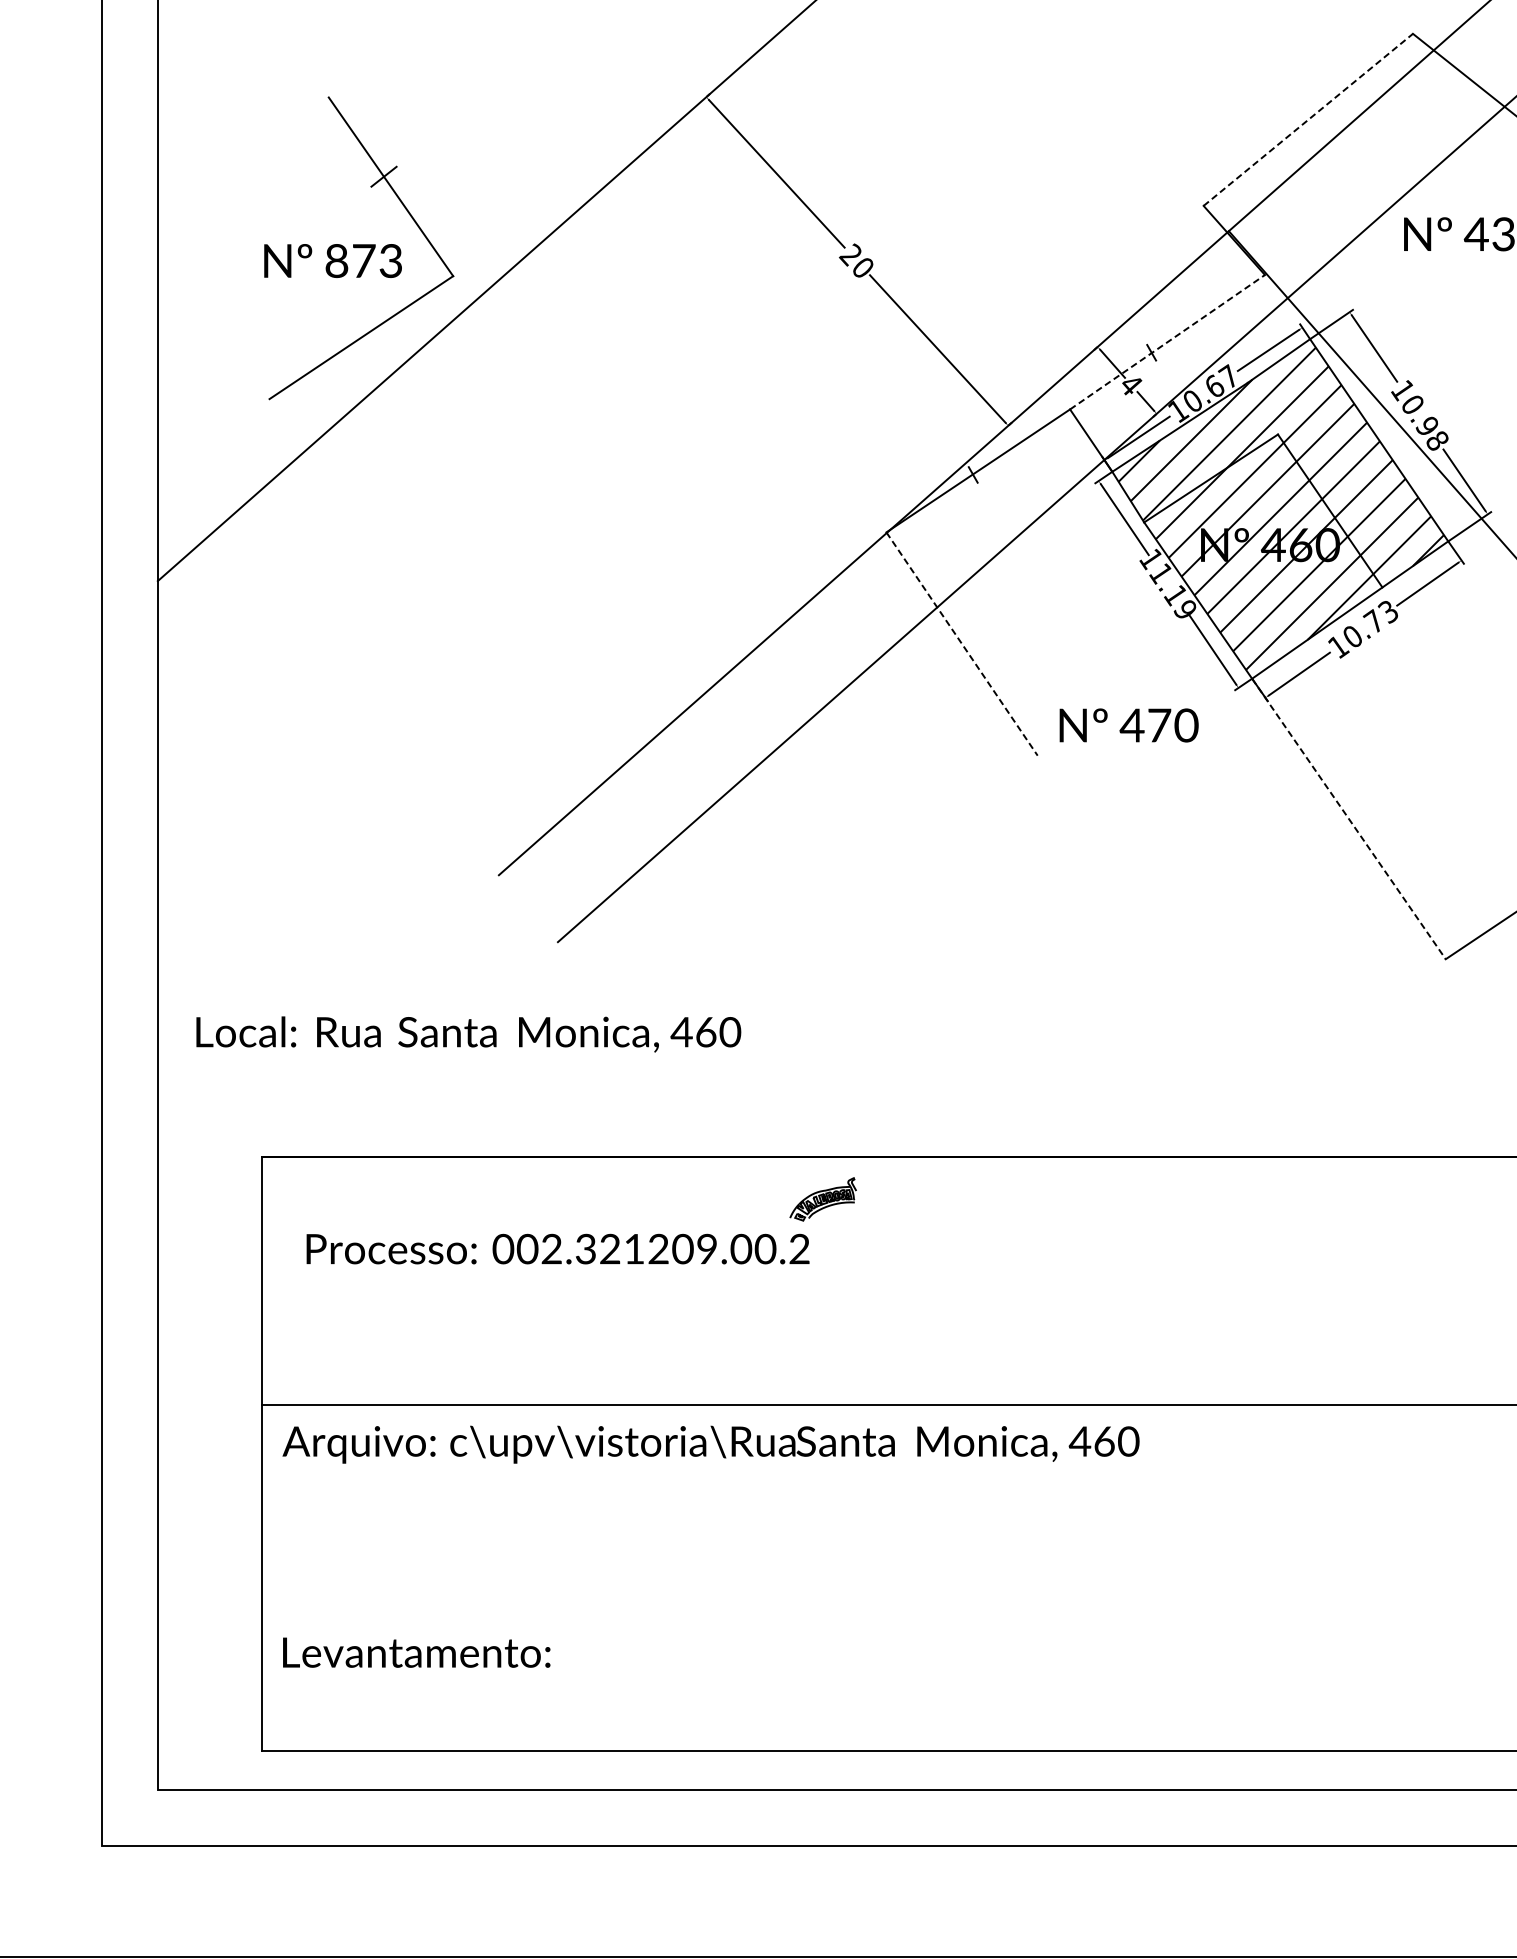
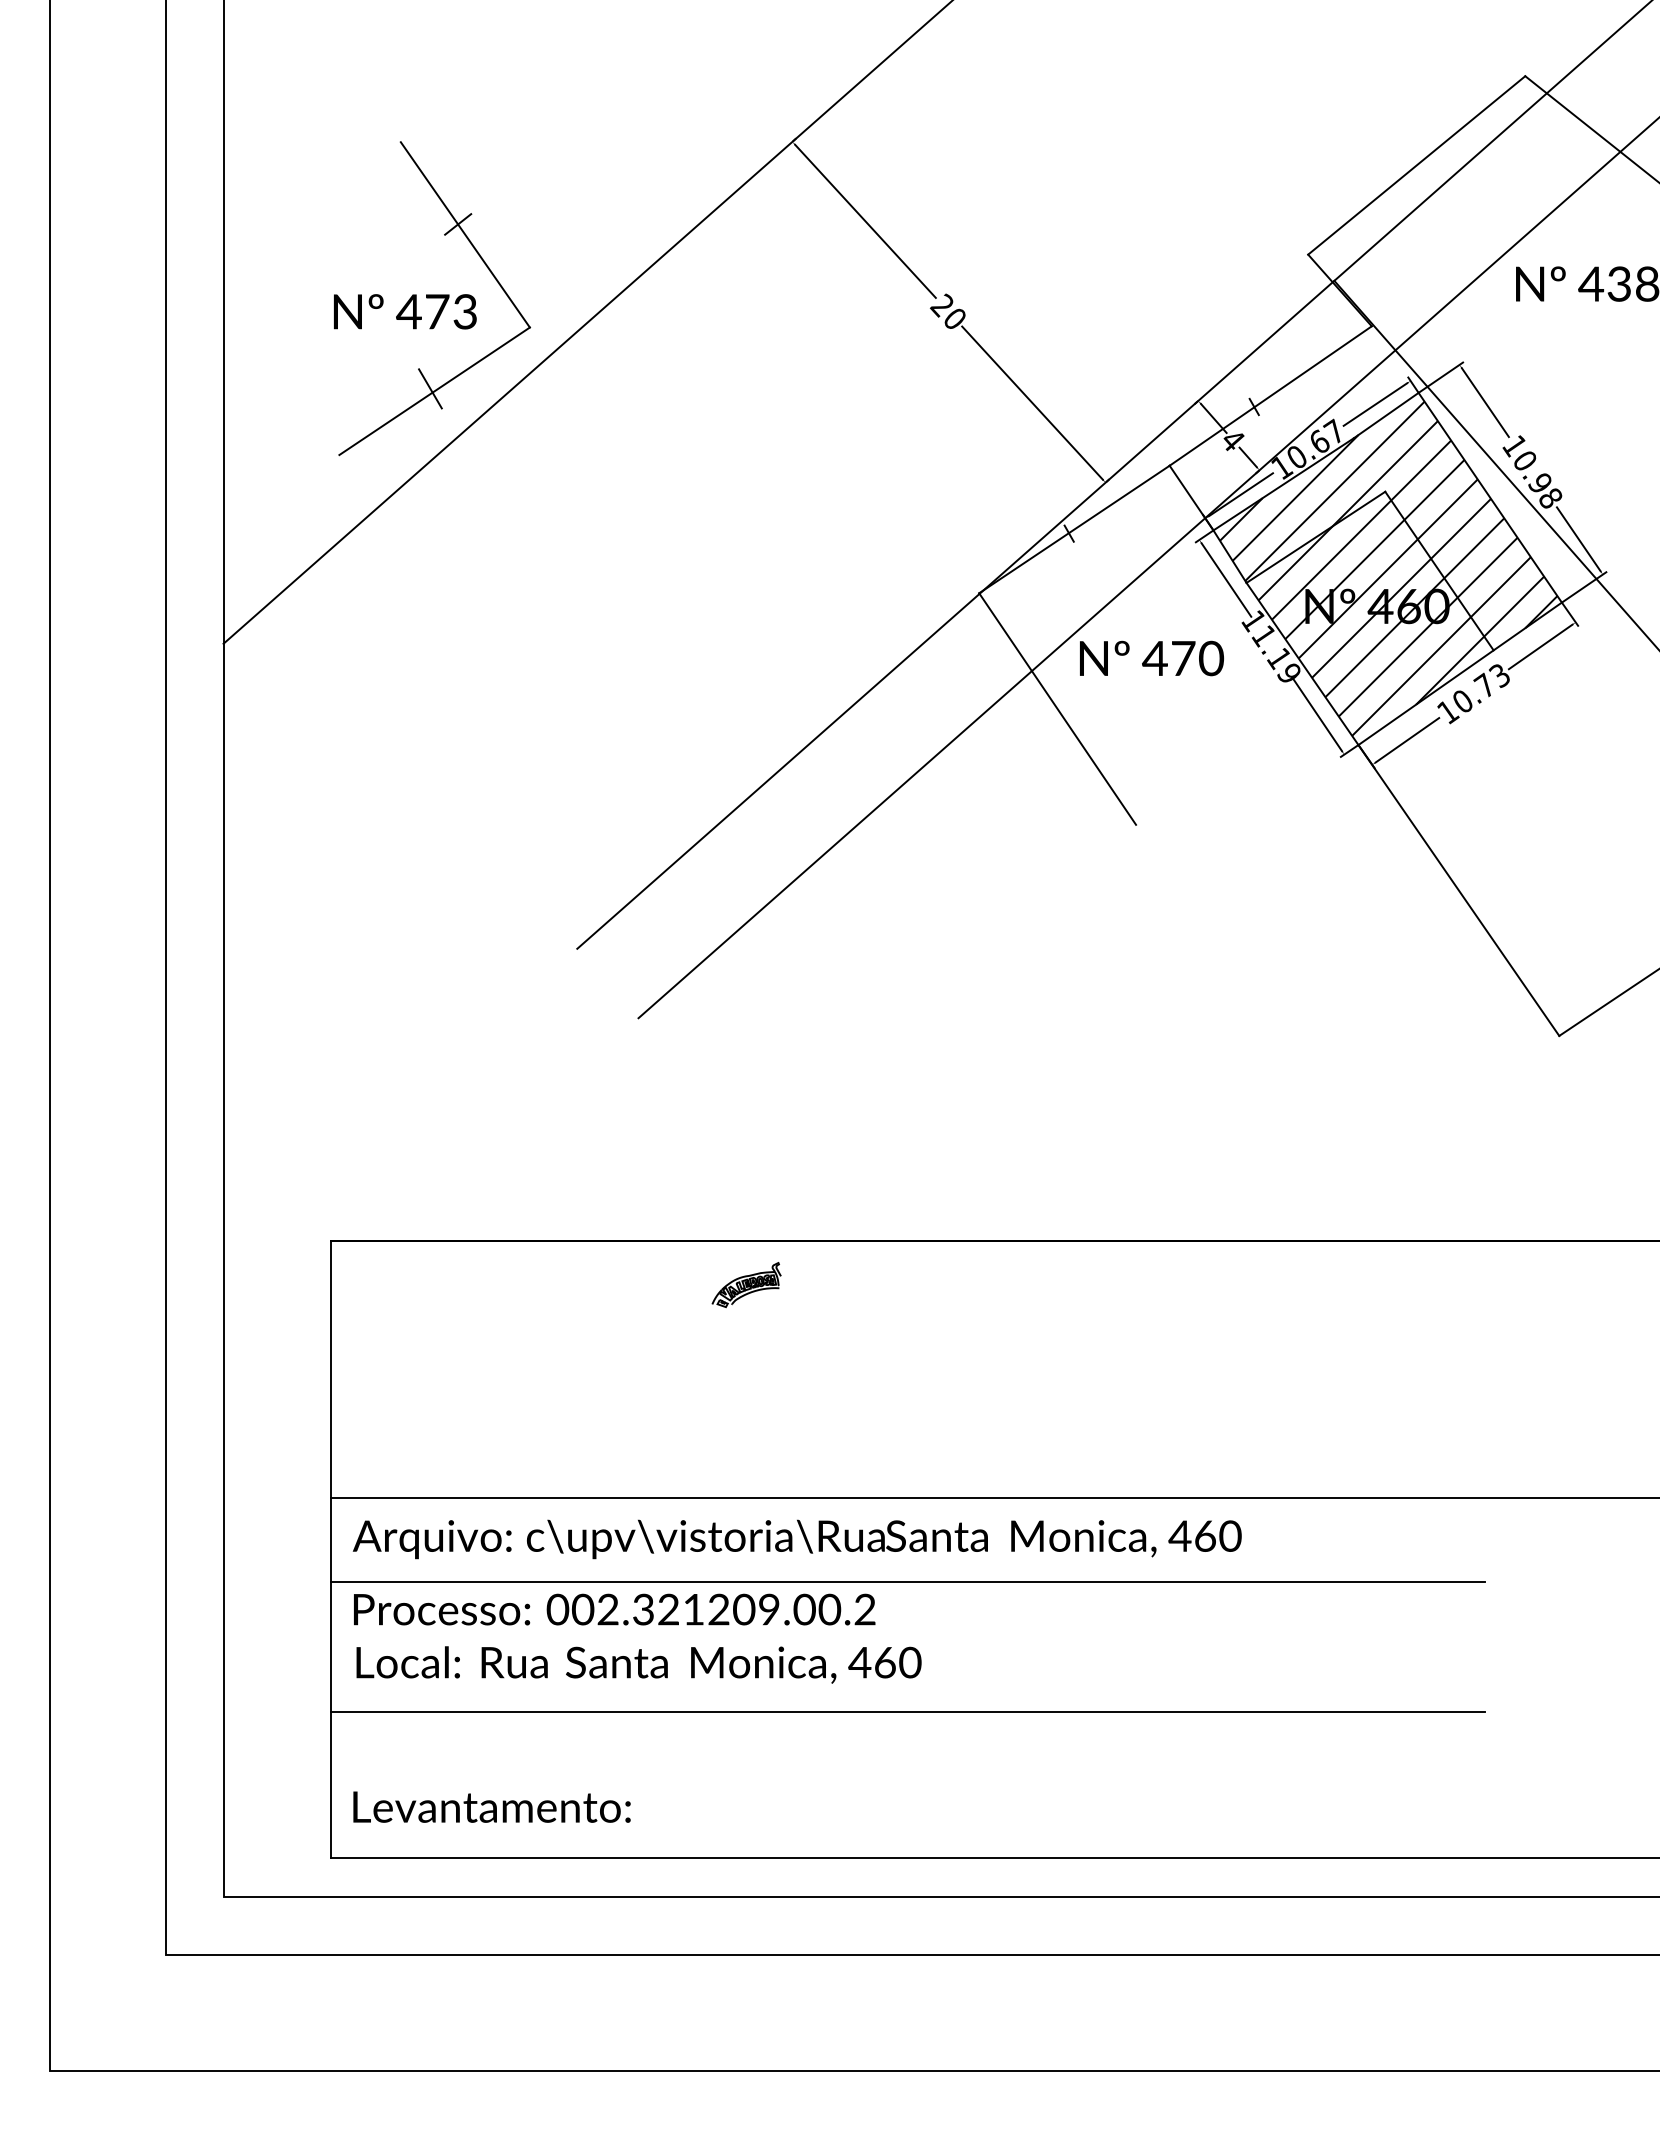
line: (1308, 119) -> (1416, 165), dashed -> solid
text: (336, 260) -> (408, 311), 873 -> 473
line: (357, 334) -> (430, 388), added
line: (1167, 342) -> (1270, 396), dashed -> solid
line: (961, 644) -> (1057, 709), dashed -> solid
text: (1128, 725) -> (1151, 658), moved
line: (1348, 818) -> (1458, 890), dashed -> solid
text: (468, 1034) -> (638, 1664), moved
part: (823, 1199) -> (746, 1285), moved
text: (557, 1249) -> (614, 1609), moved
line: (817, 1486) -> (907, 1582), added
line: (817, 1610) -> (907, 1711), added
text: (416, 1652) -> (491, 1806), moved

